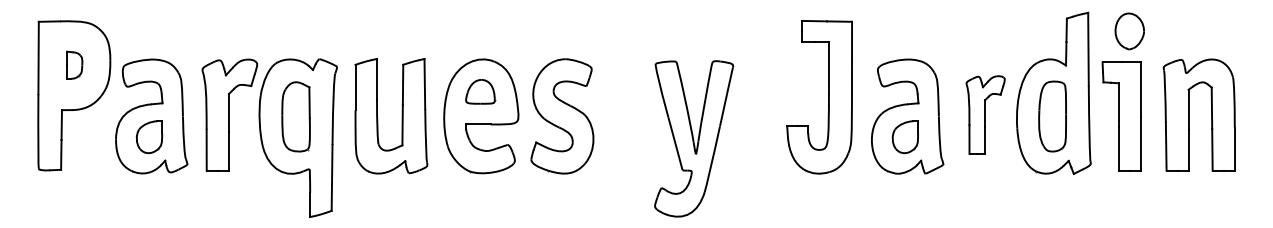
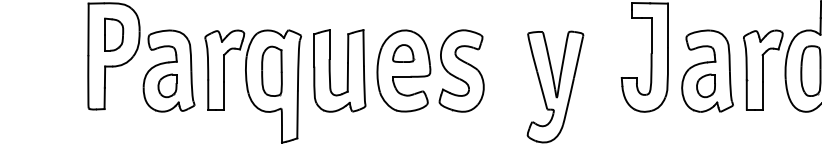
part: (74, 64) -> (114, 34), size x1.67
part: (985, 114) -> (763, 69), size x1.43

